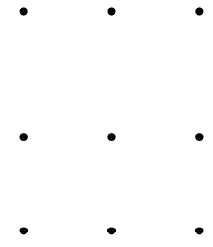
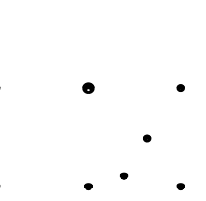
part: (111, 136) -> (88, 87), size x1.6
part: (167, 184) -> (147, 137), added
part: (145, 220) -> (124, 175), added

